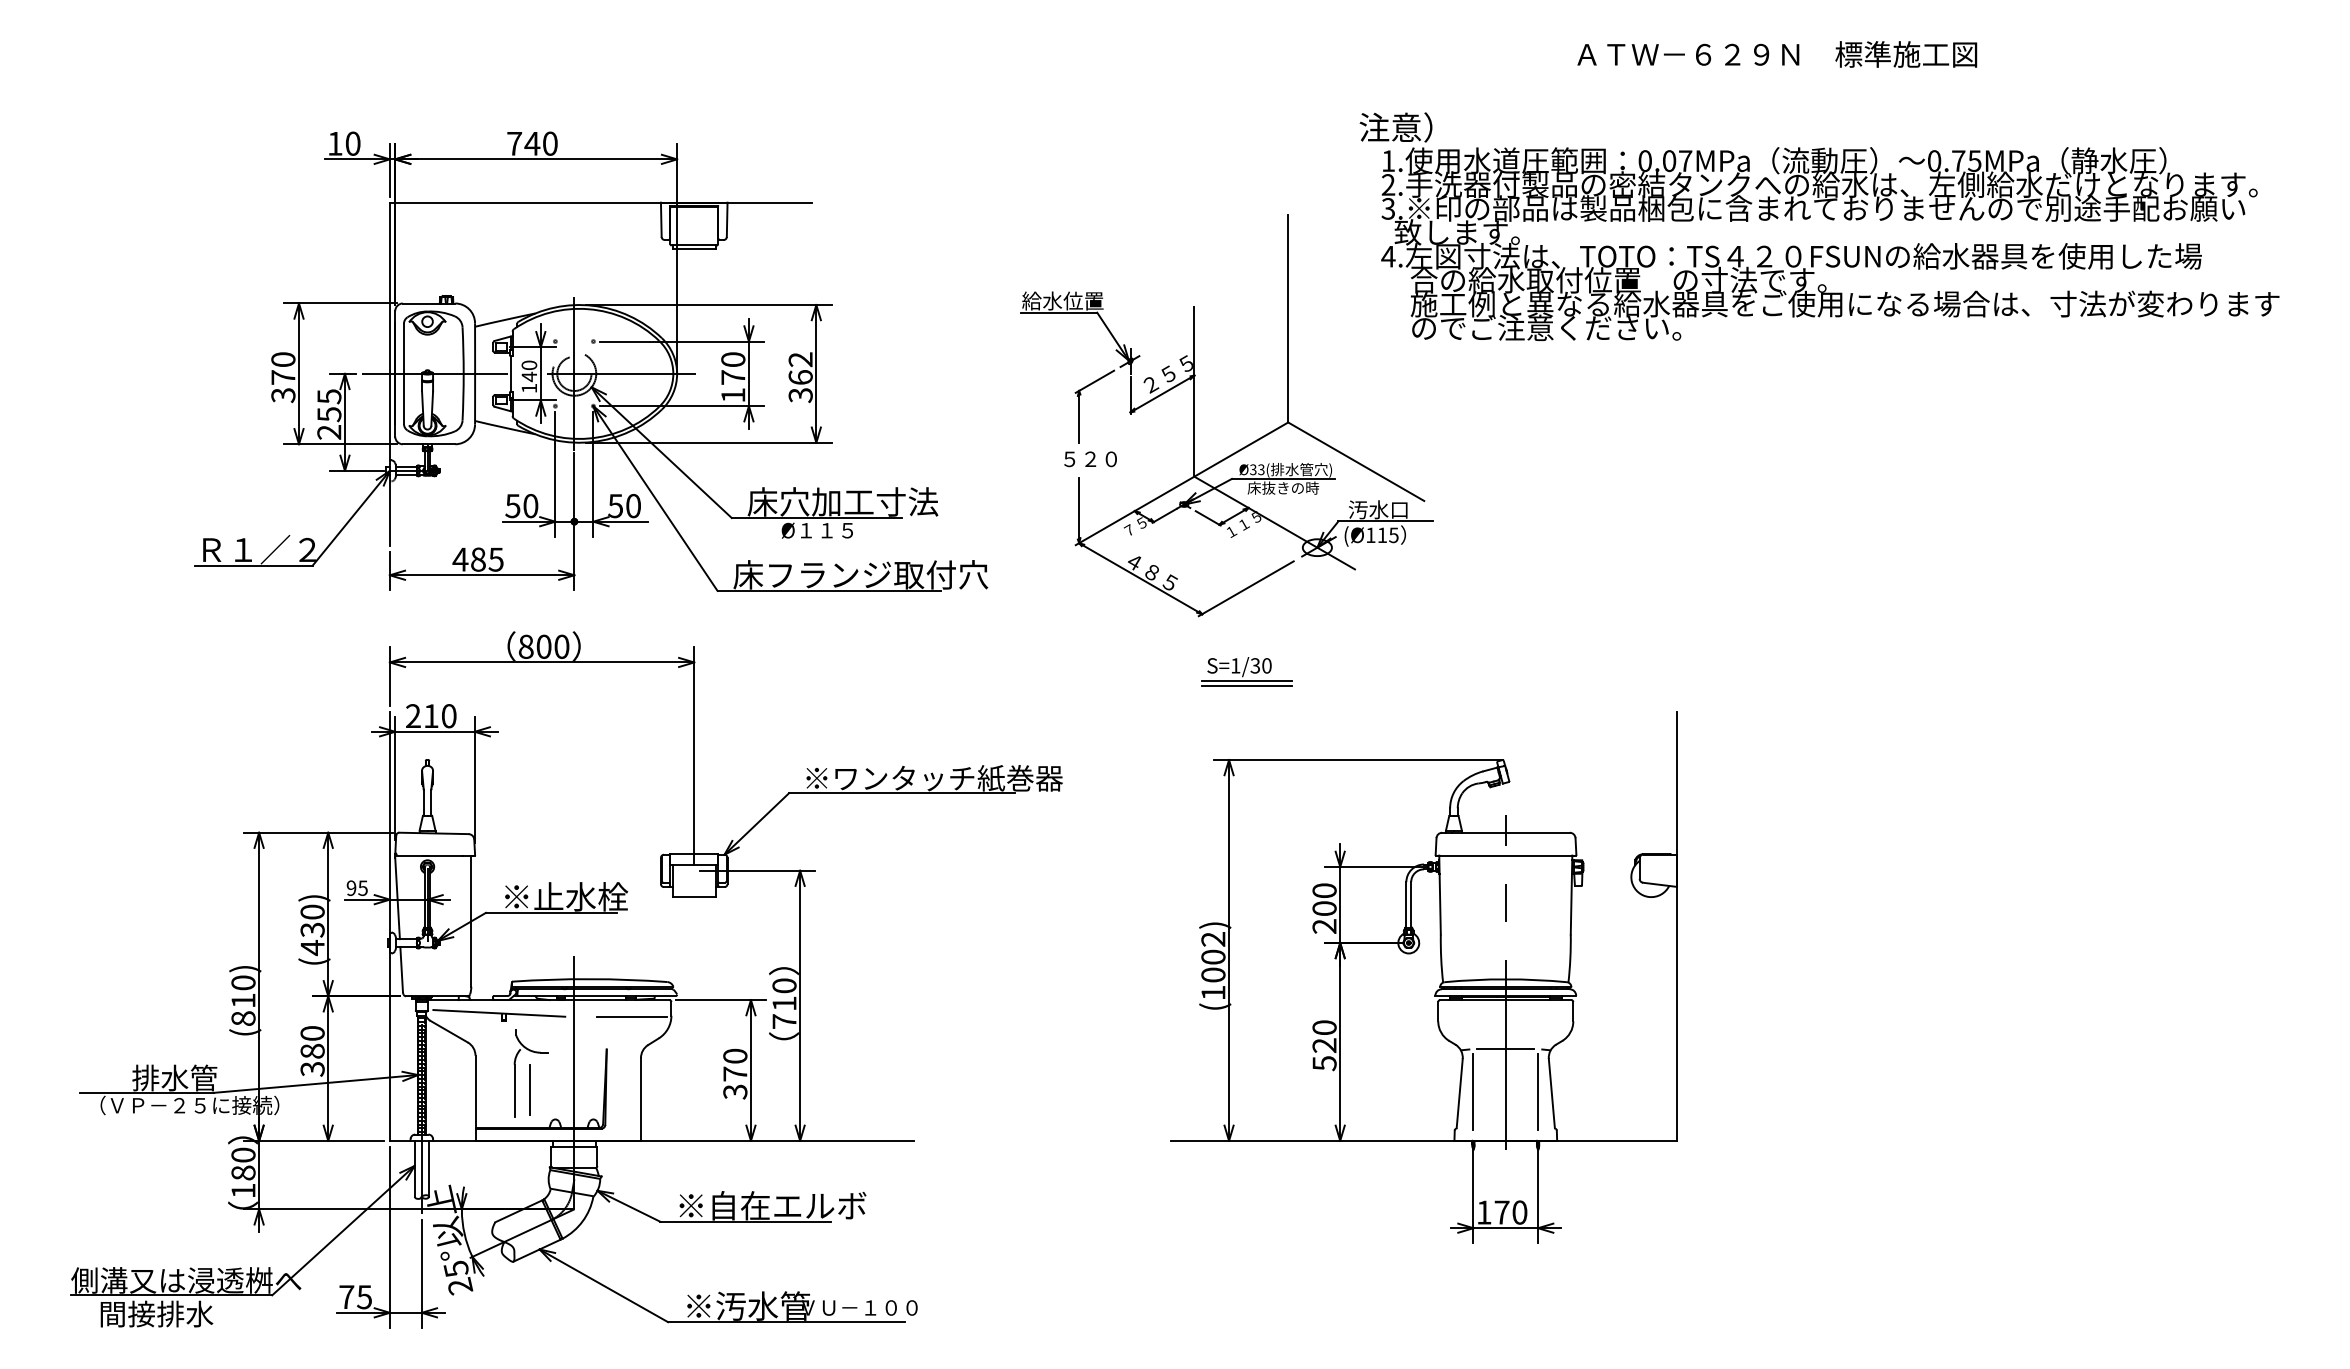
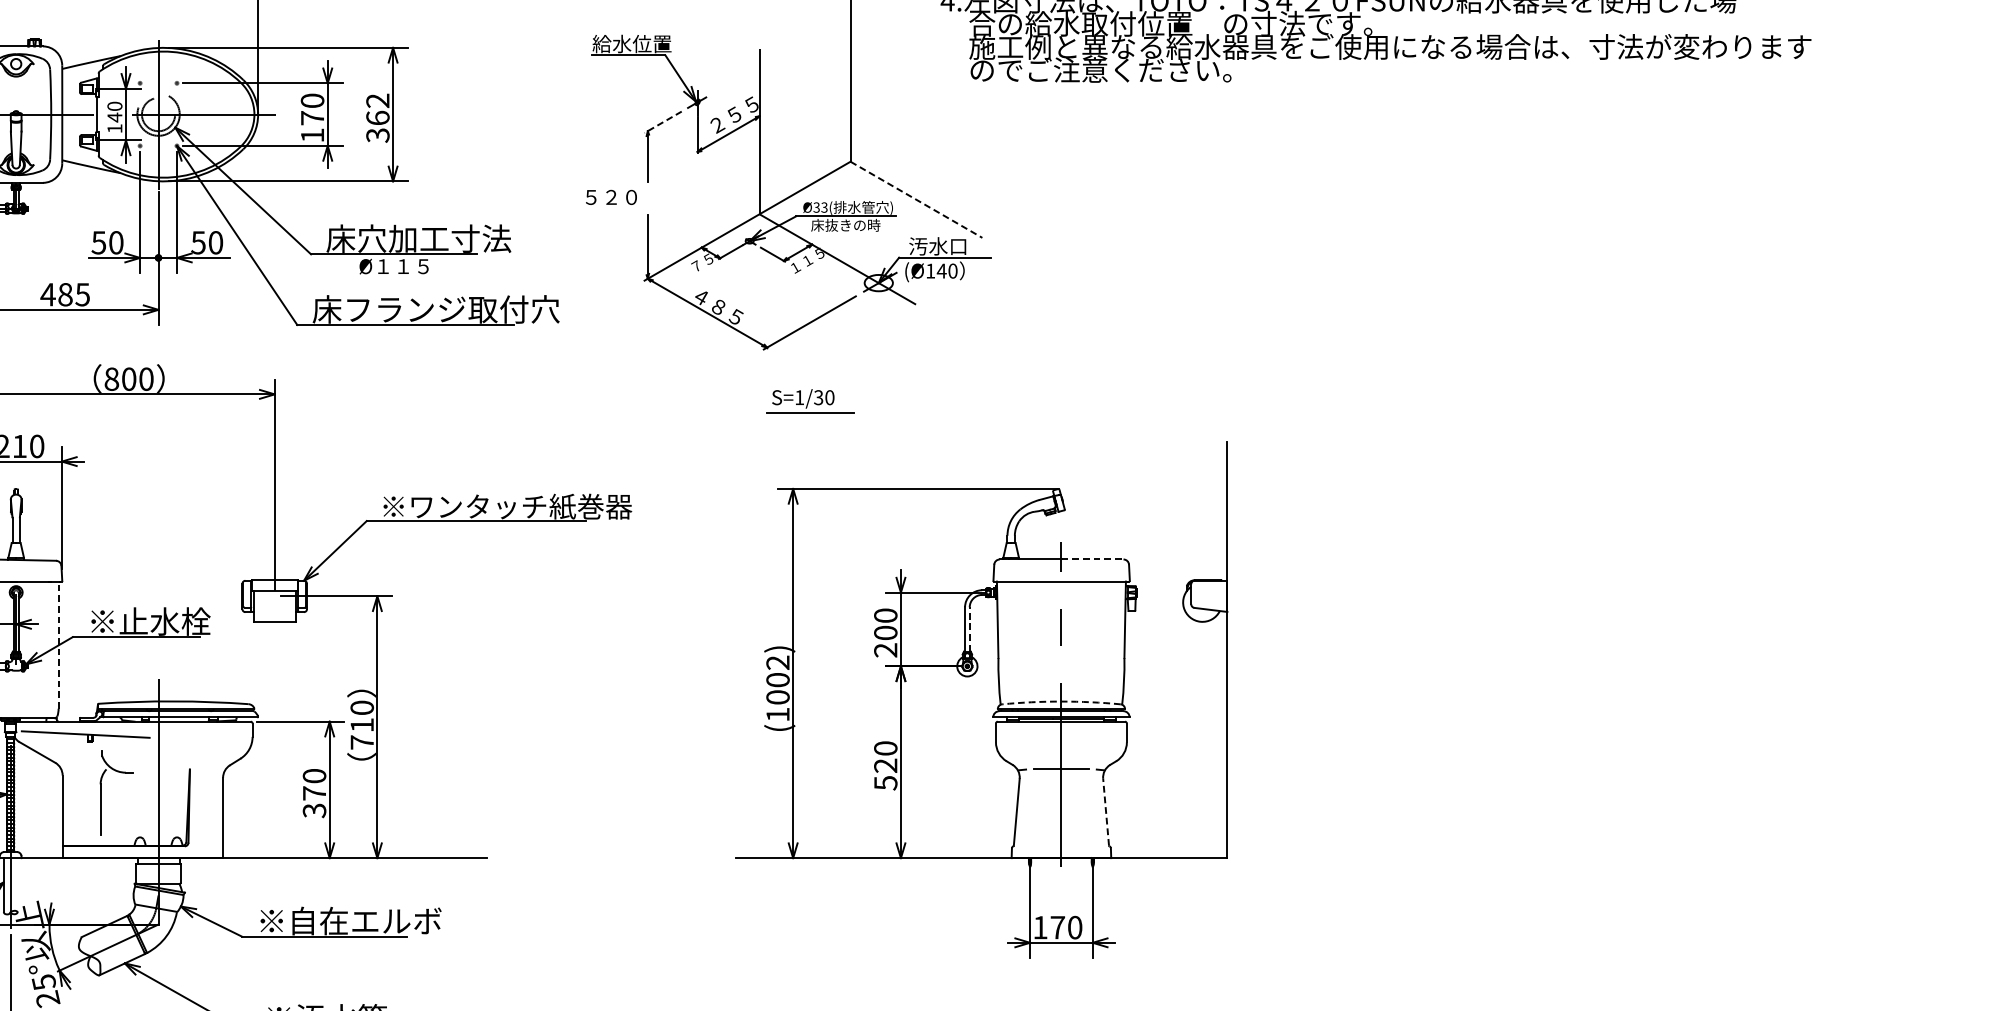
line: (1094, 382) -> (662, 122), solid -> dashed
text: (1090, 459) -> (611, 197), moved
line: (1356, 461) -> (916, 199), solid -> dashed
text: (1387, 535) -> (946, 271), (Ø115 -> (Ø140
line: (1247, 686) -> (811, 417), removed
line: (1537, 832) -> (1092, 559), solid -> dashed
line: (1411, 904) -> (970, 629), solid -> dashed
line: (471, 921) -> (58, 645), solid -> dashed
arc: (1505, 979) -> (1061, 701), solid -> dashed
line: (631, 1017) -> (213, 738), removed
line: (529, 1089) -> (115, 808), removed
line: (1473, 1091) -> (1030, 810), removed
line: (1538, 1091) -> (1093, 810), removed
line: (1551, 1093) -> (1105, 812), solid -> dashed
line: (429, 1168) -> (18, 884), removed

